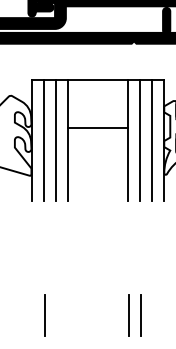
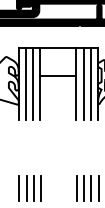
line: (32, 316) -> (19, 188), added
line: (56, 316) -> (33, 188), added
line: (69, 316) -> (41, 188), added
line: (153, 316) -> (91, 188), added
line: (165, 316) -> (98, 188), added

